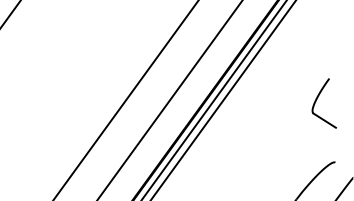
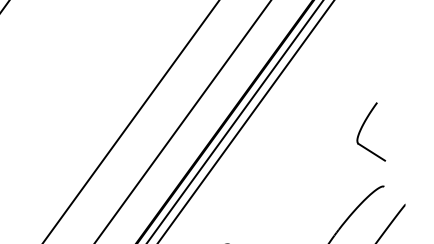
part: (316, 100) -> (362, 128), moved

